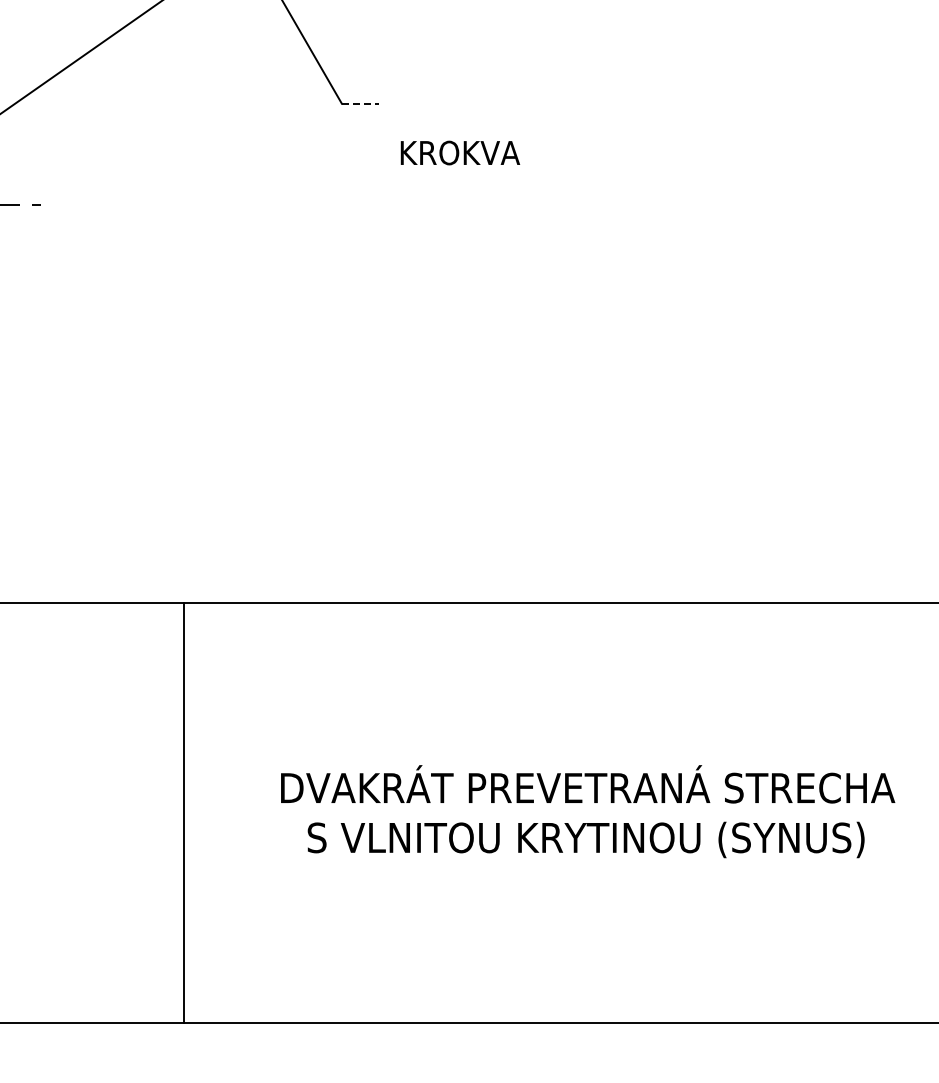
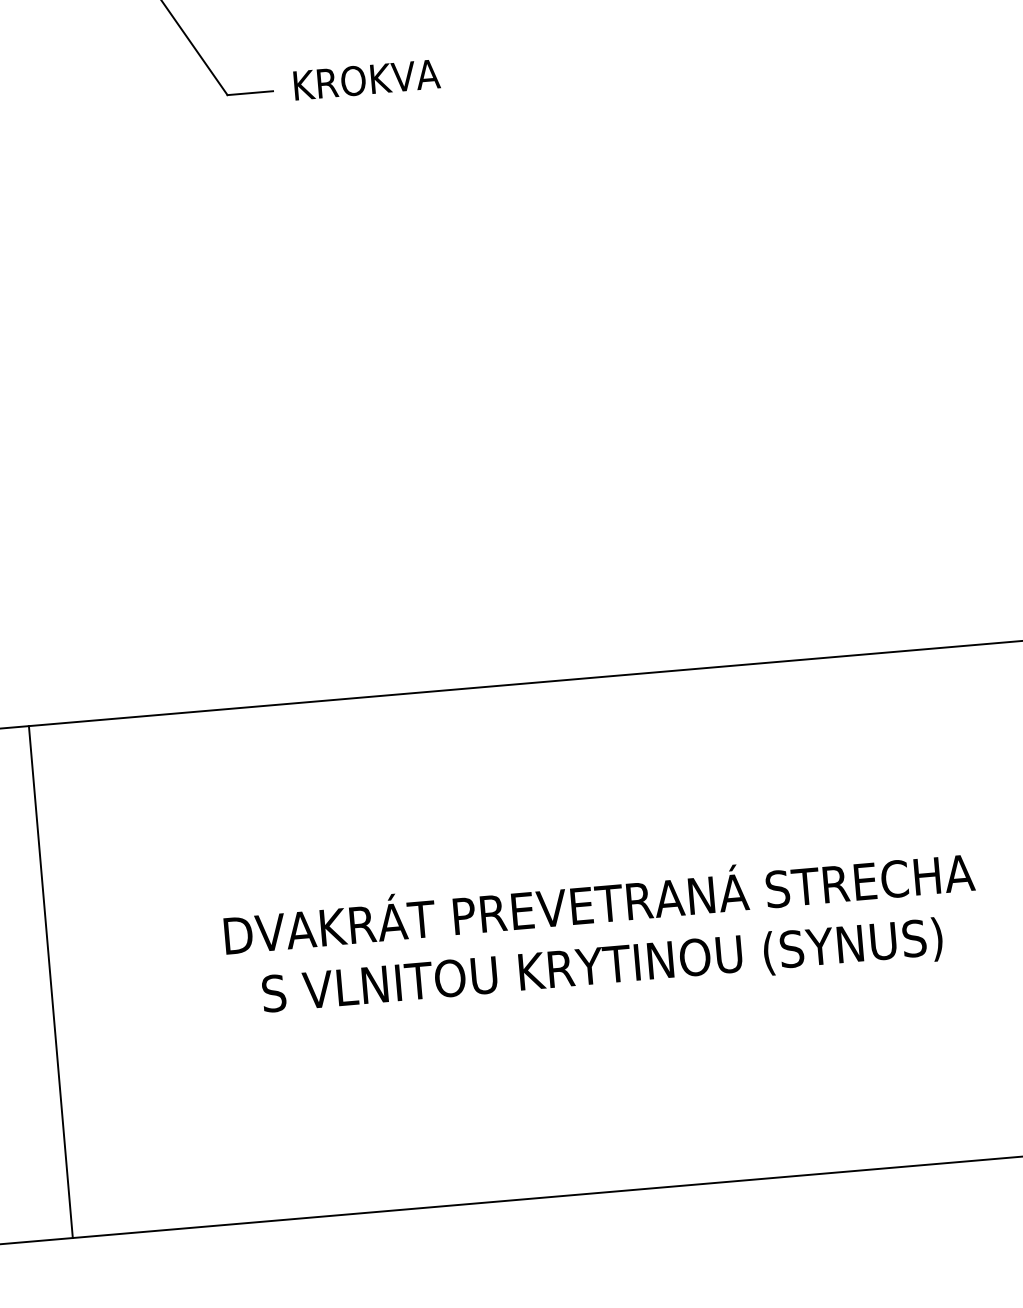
line: (360, 103) -> (250, 92), dashed -> solid
text: (460, 152) -> (367, 79), moved
line: (184, 812) -> (51, 981), moved

